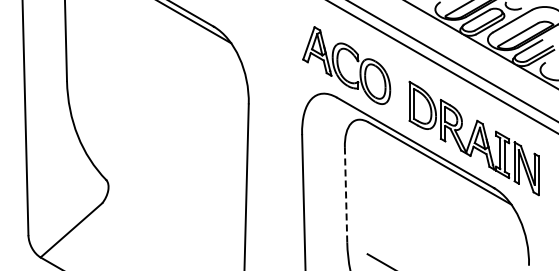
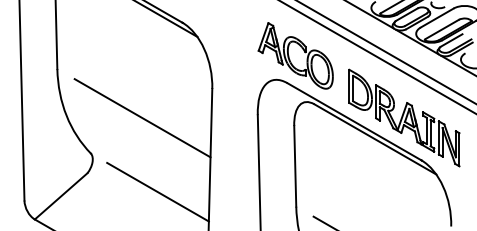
line: (166, 138) -> (142, 118), added
line: (346, 194) -> (295, 165), dashed -> solid
line: (184, 225) -> (157, 192), added

